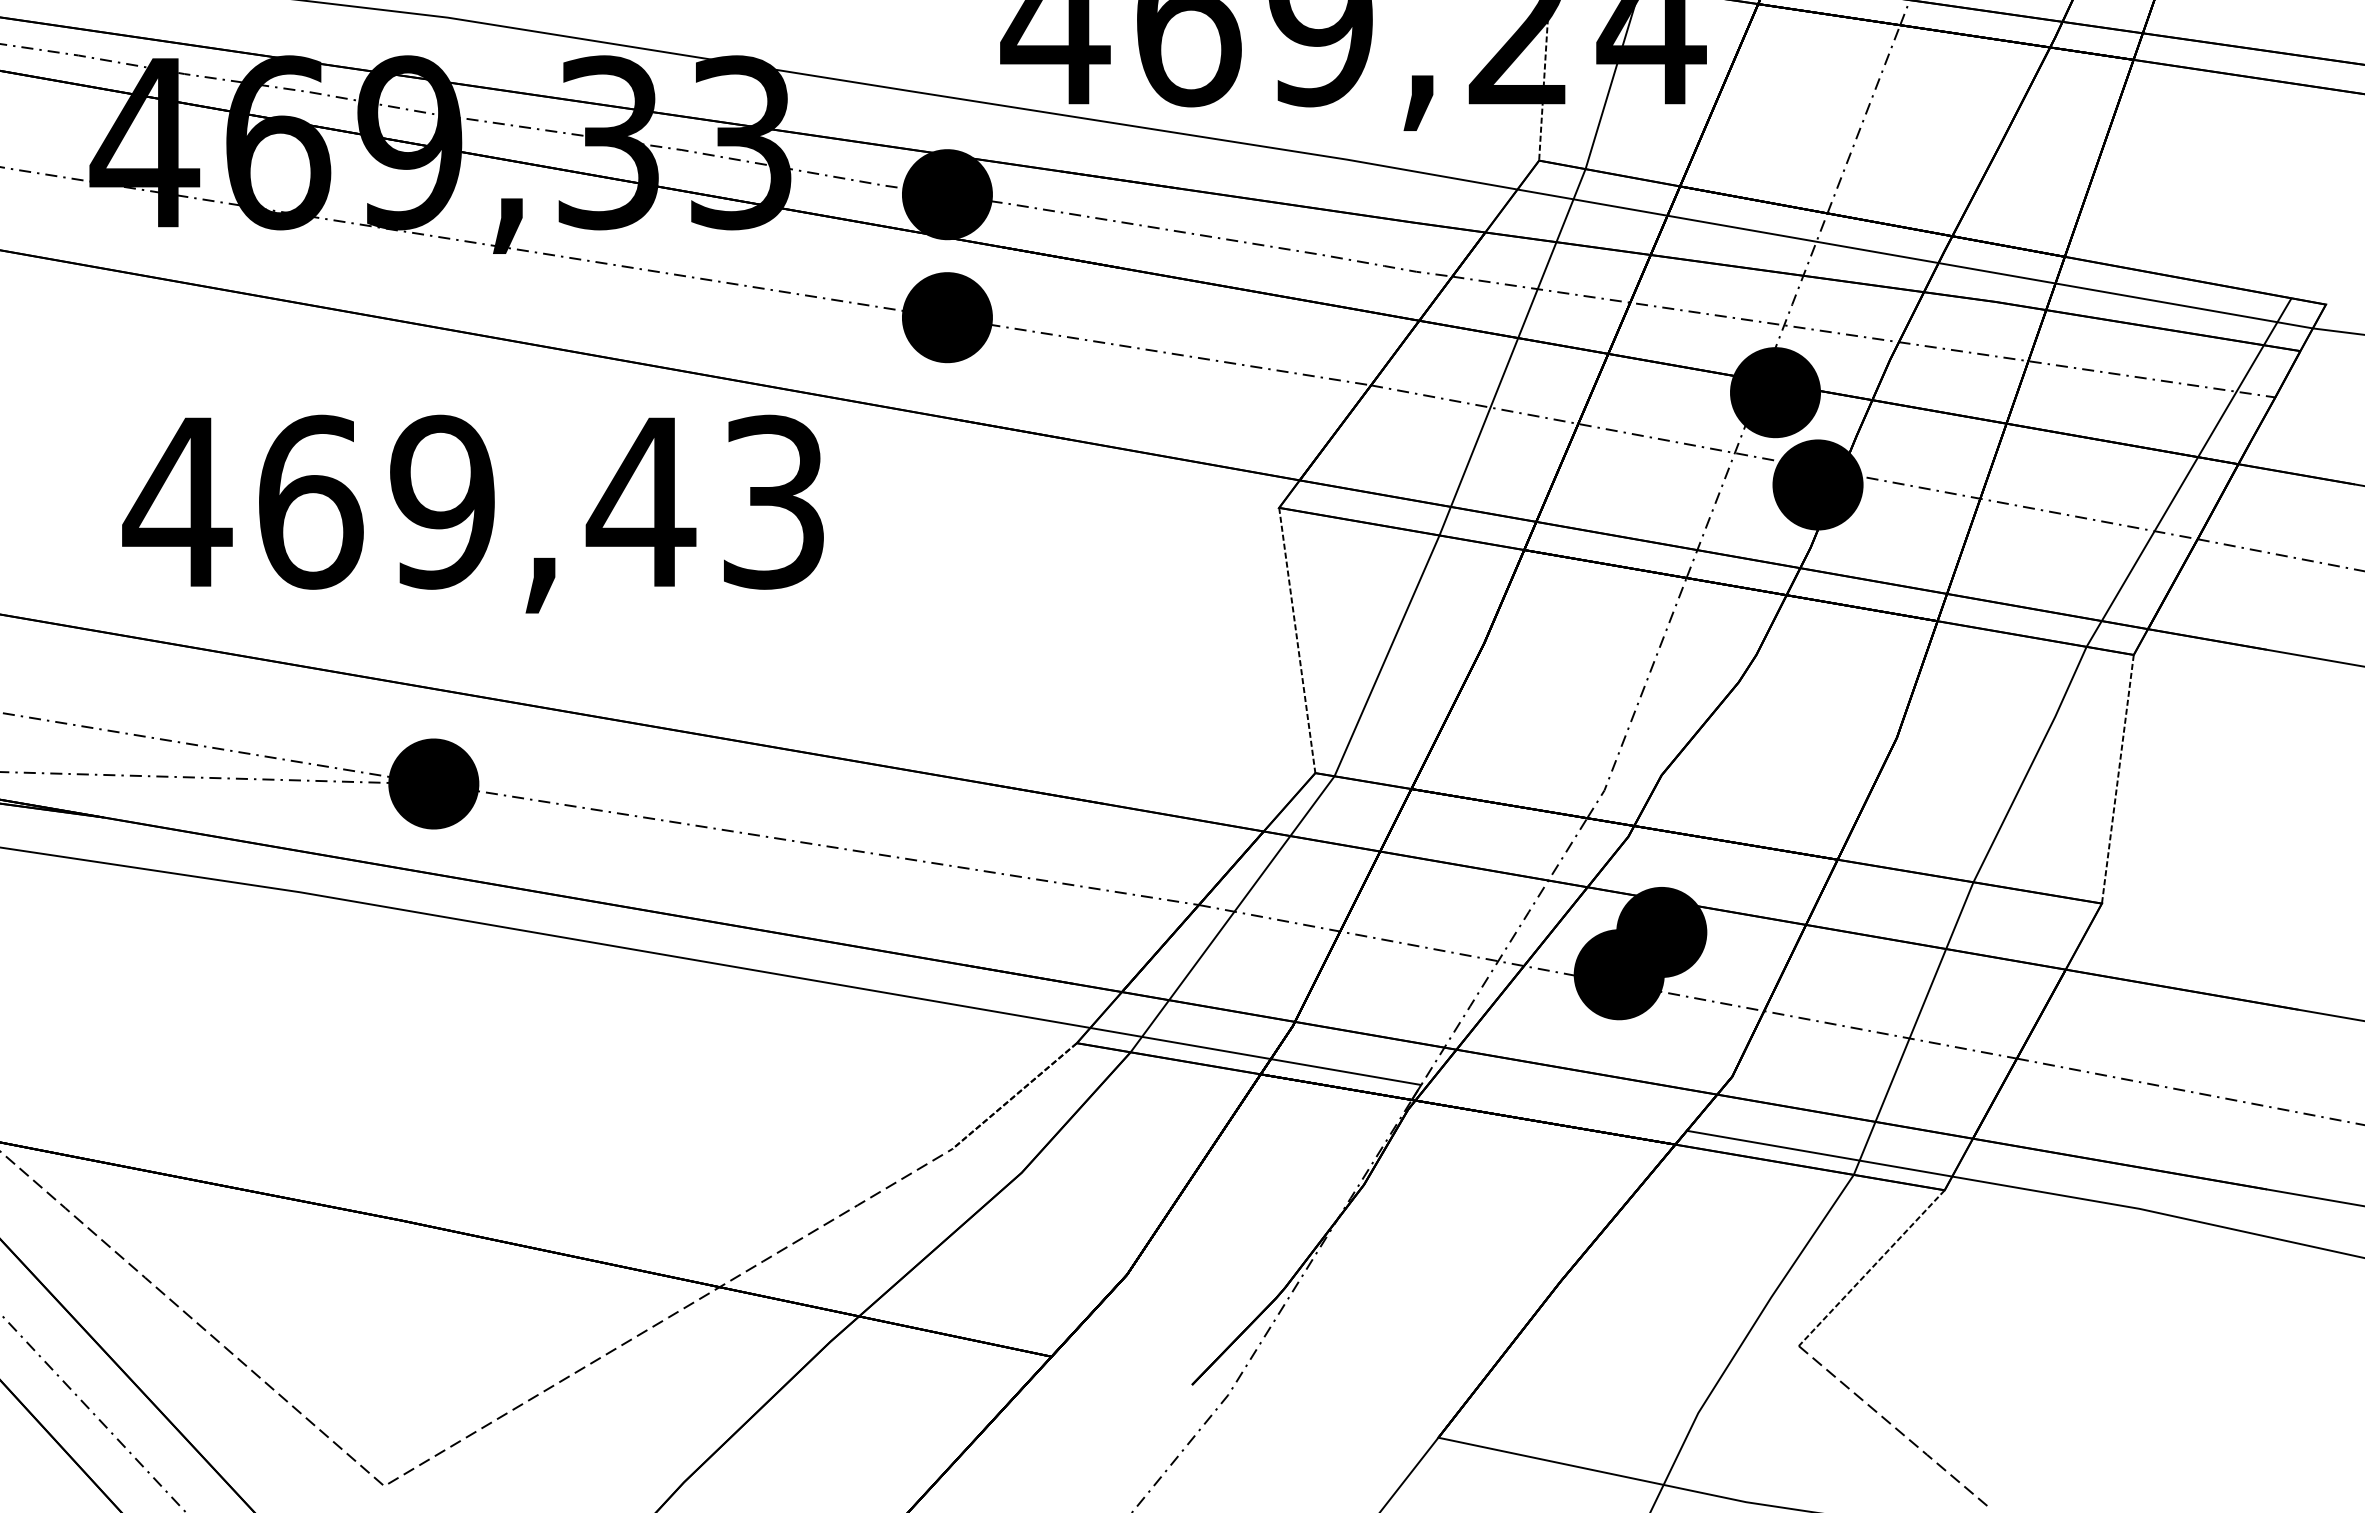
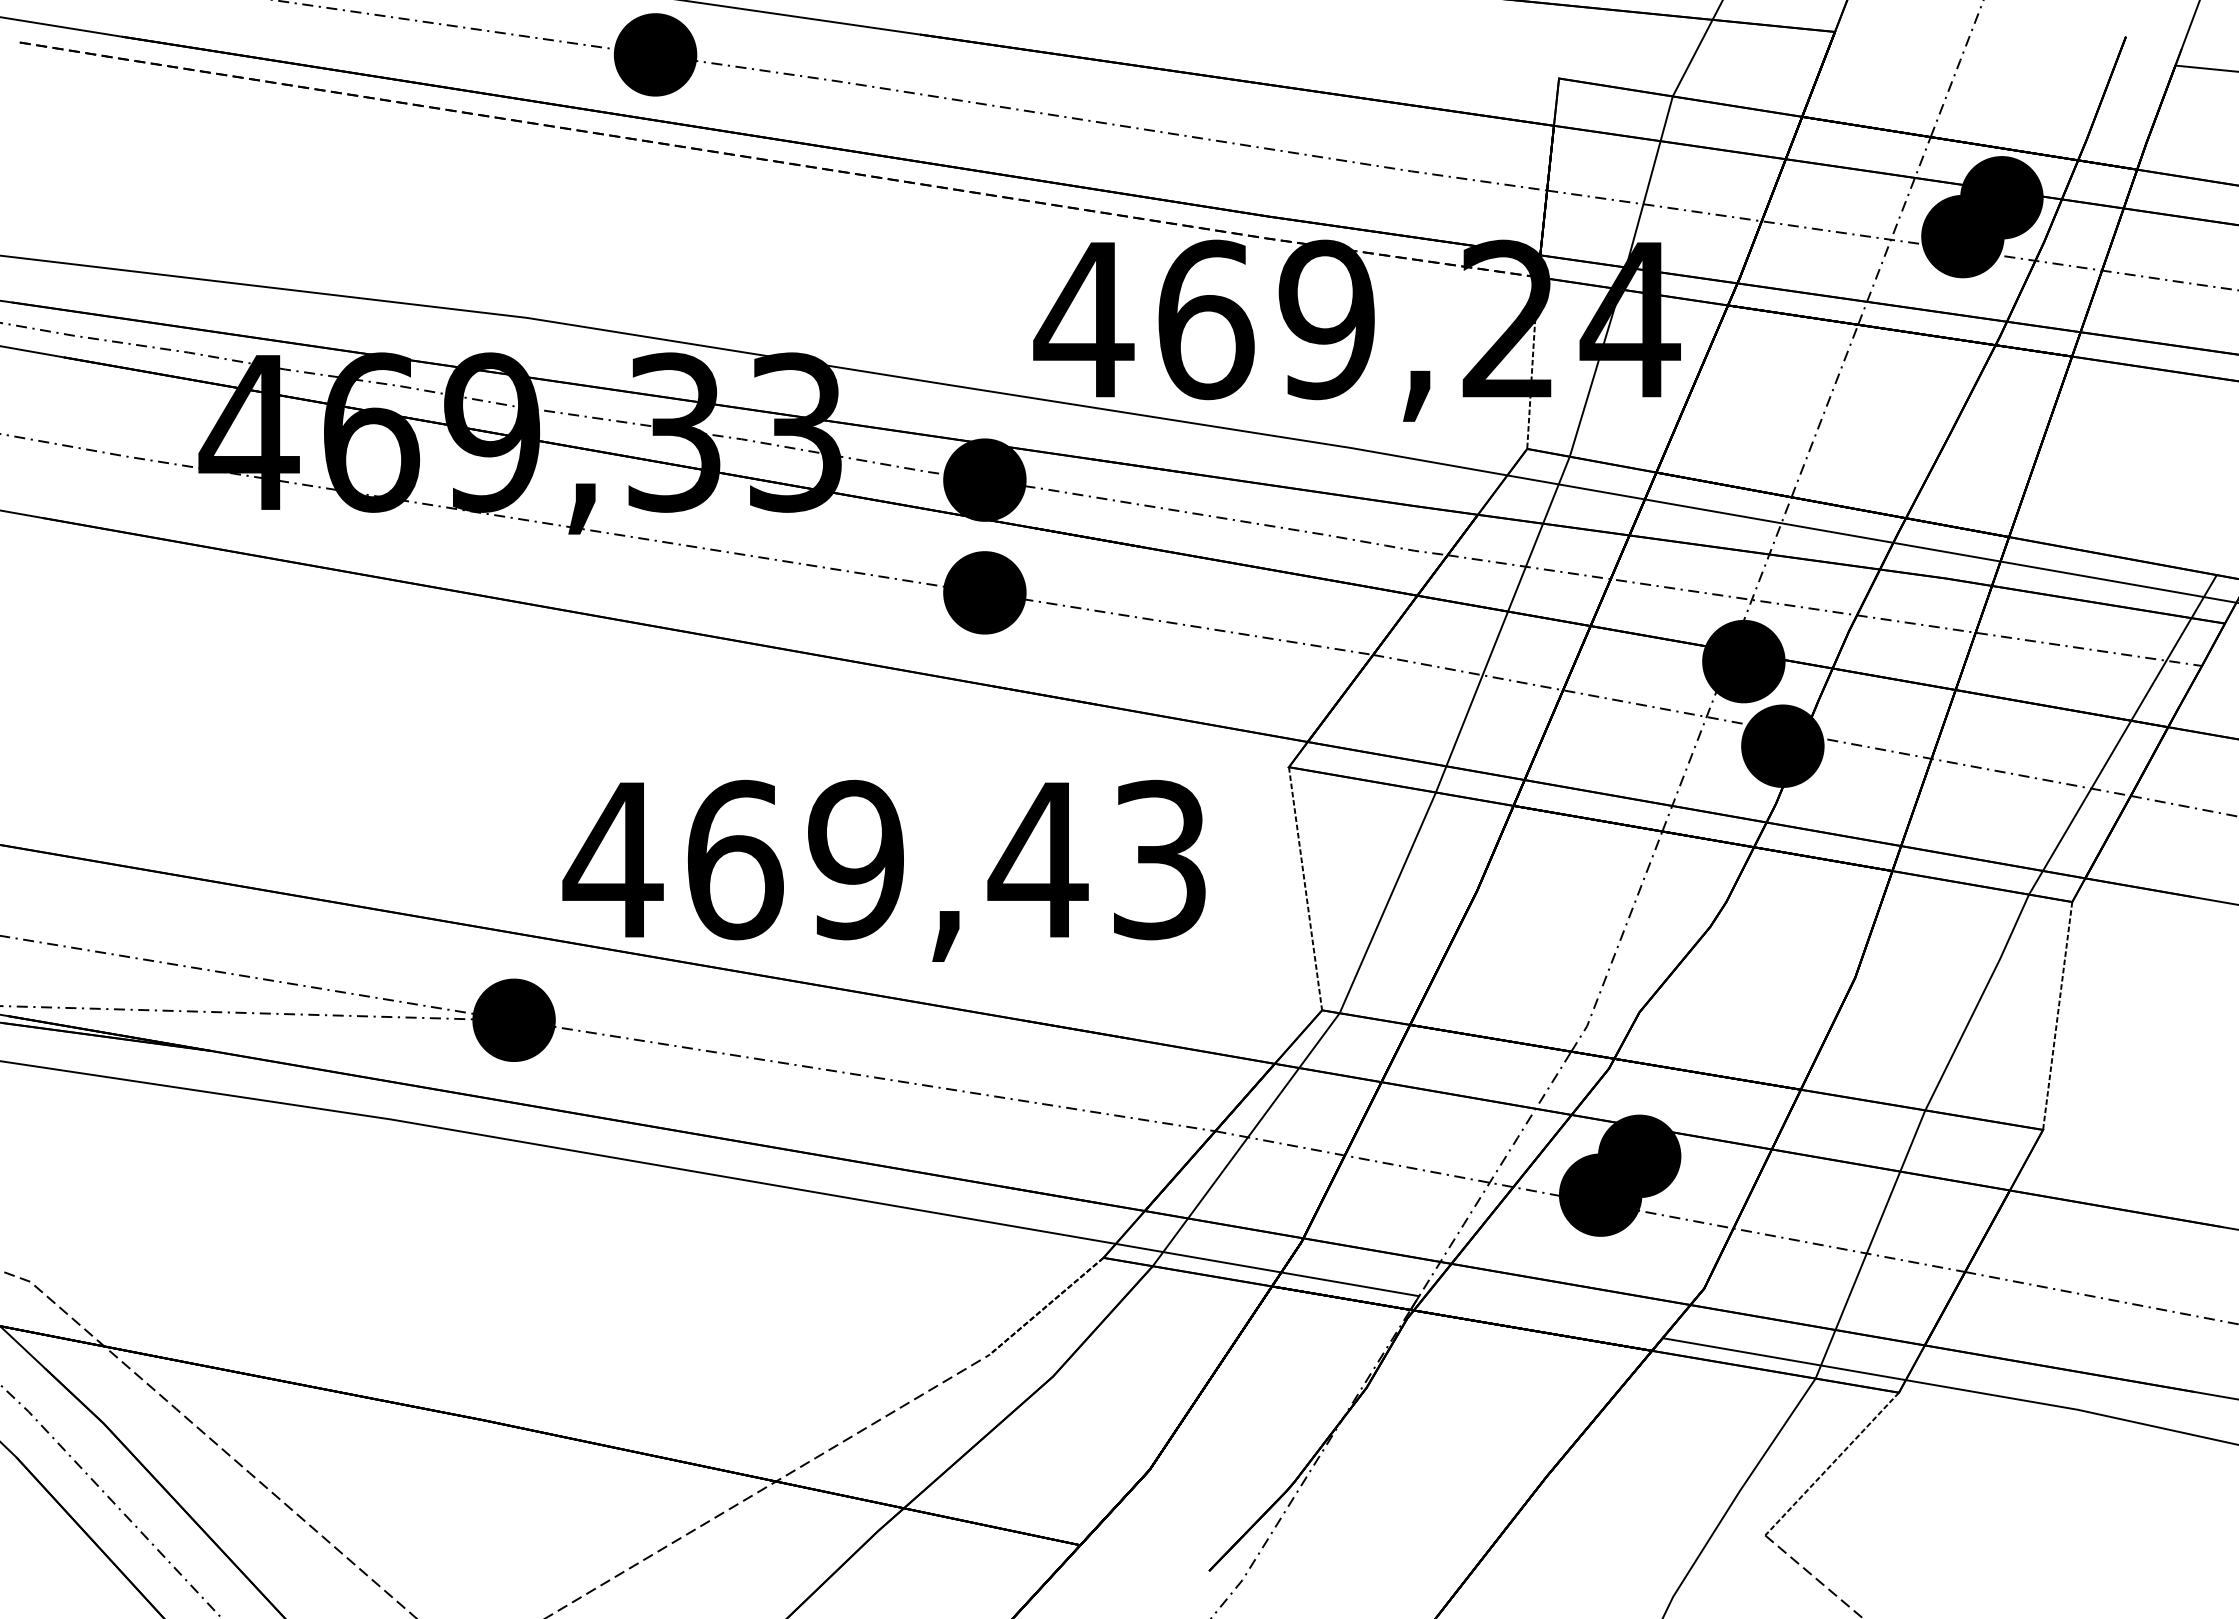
text: (472, 513) -> (883, 870), moved

